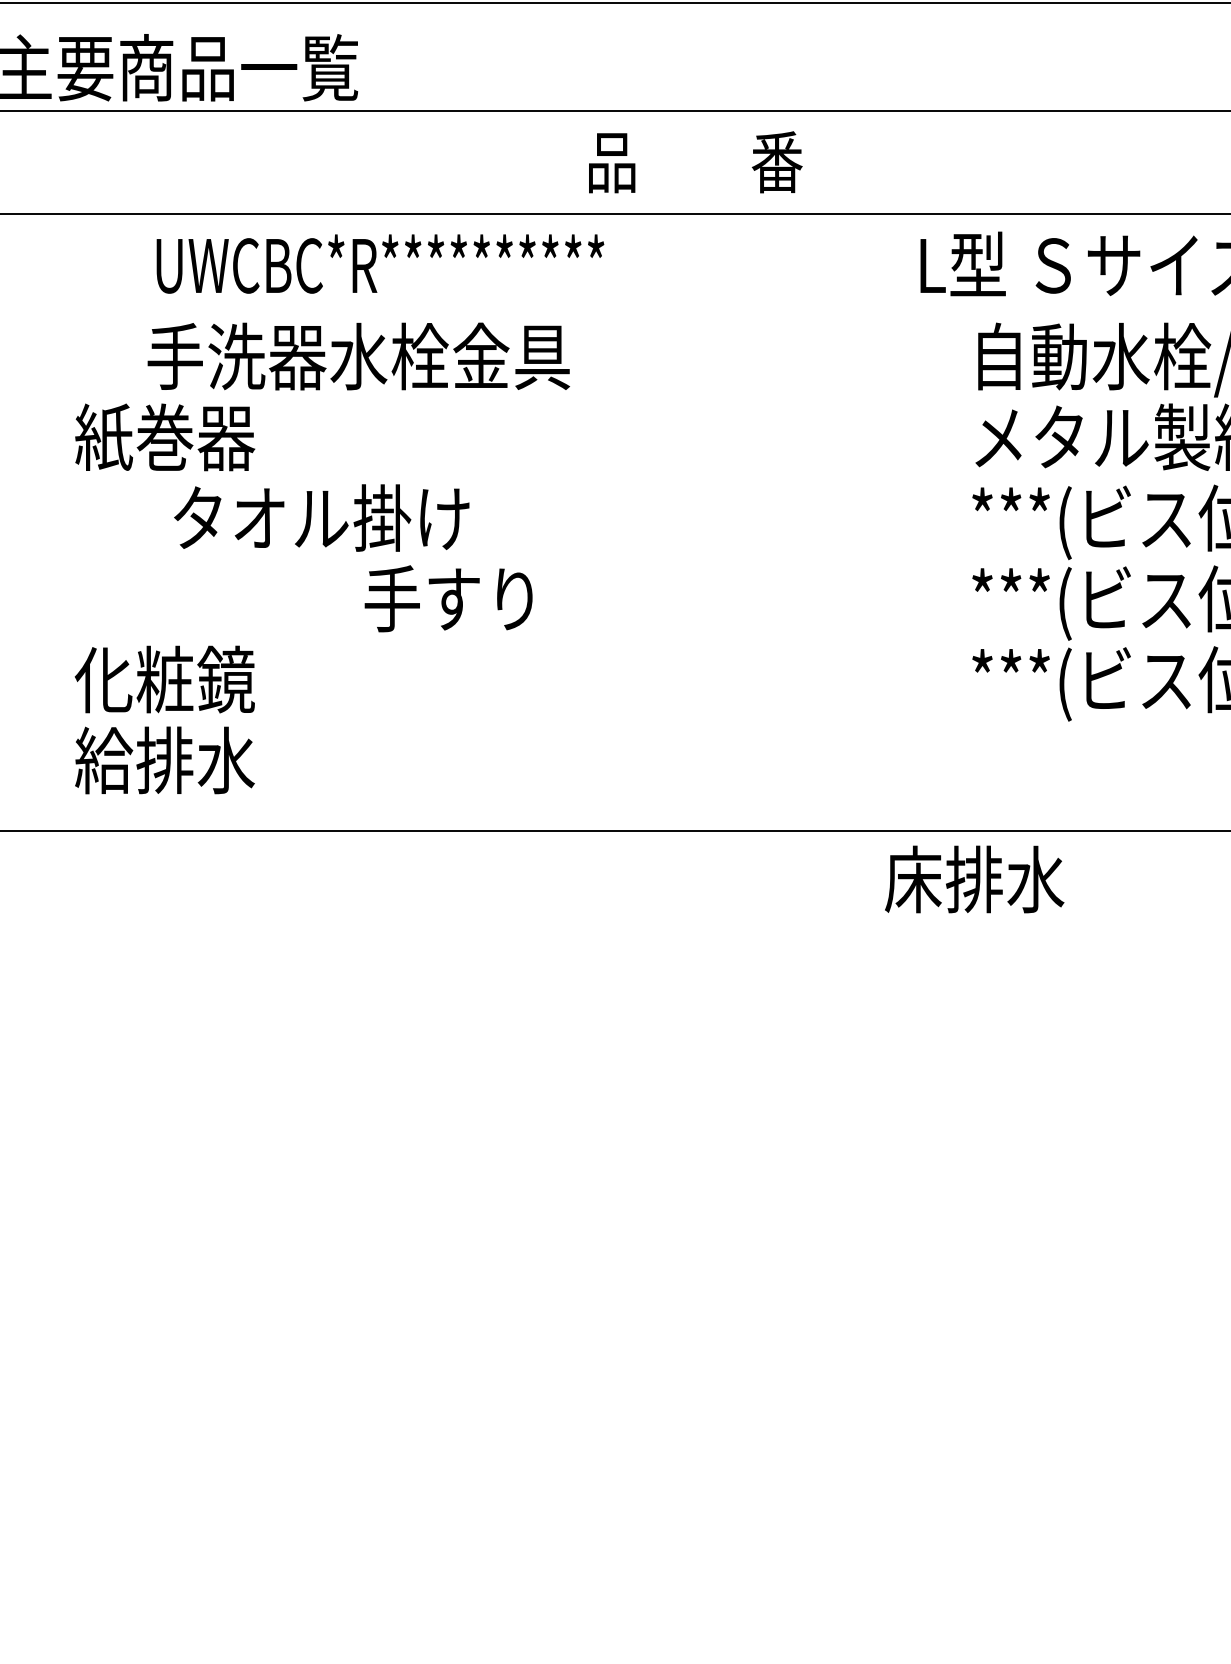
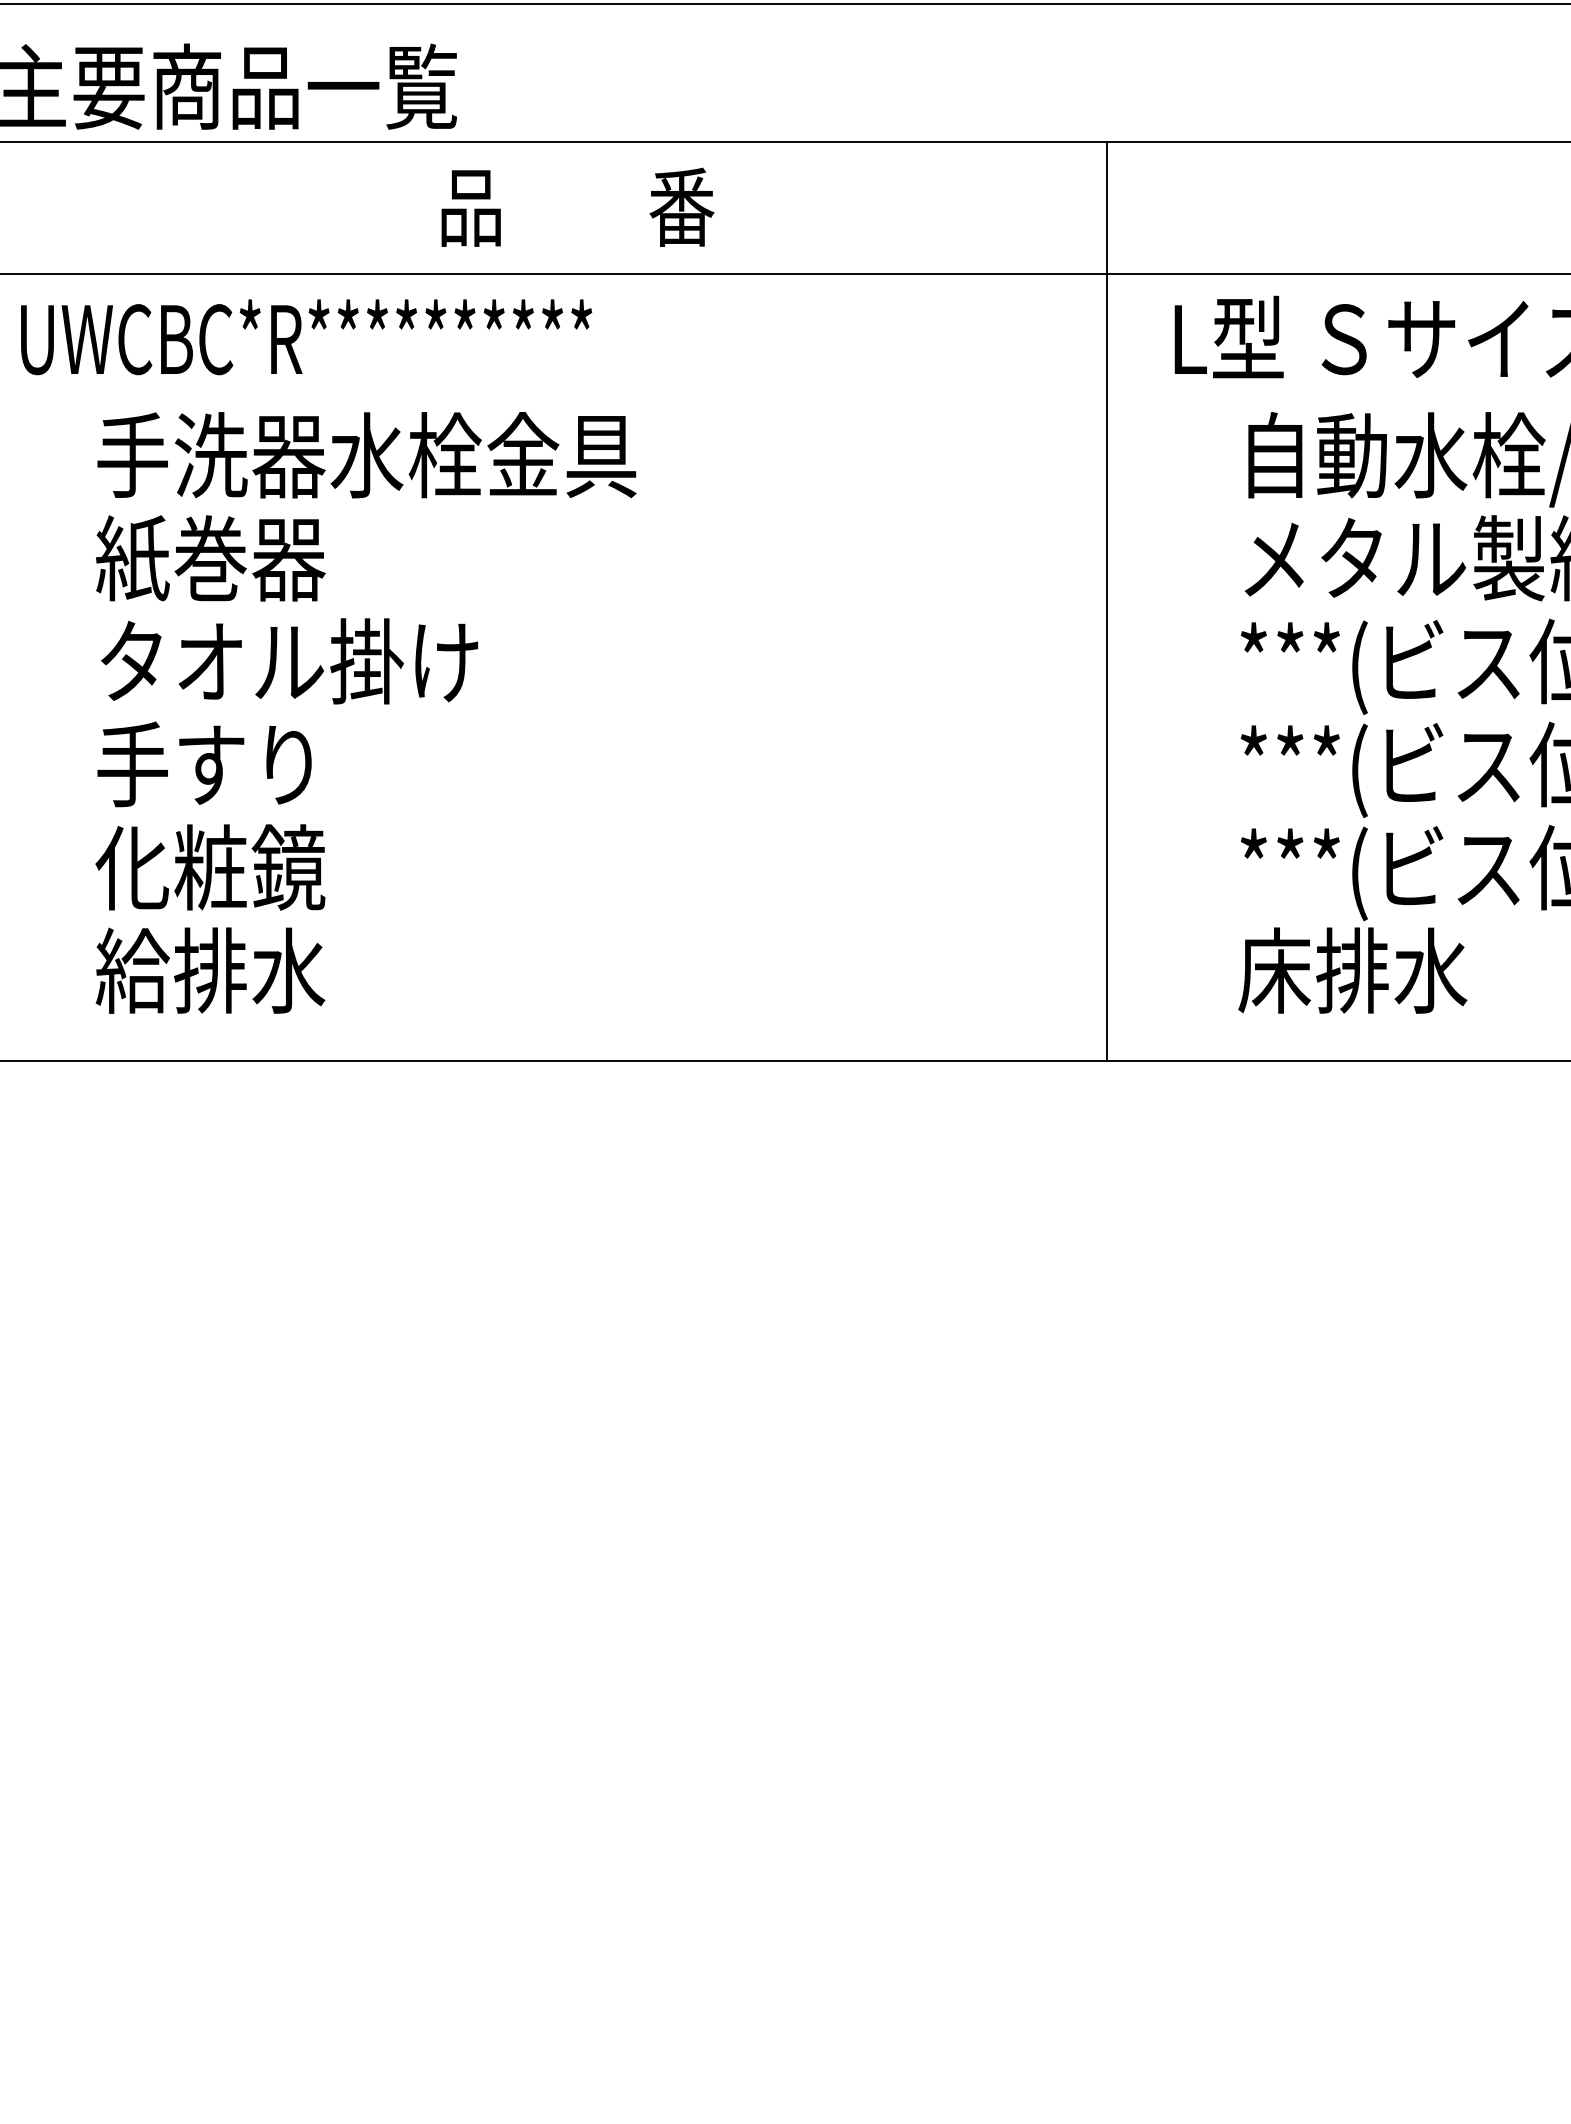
text: (695, 161) -> (577, 206), moved
text: (380, 264) -> (306, 337), moved
text: (358, 356) -> (366, 455), moved
line: (867, 470) -> (1106, 600), added
text: (321, 518) -> (289, 661), moved
text: (448, 598) -> (204, 764), moved
text: (974, 879) -> (1352, 970), moved

